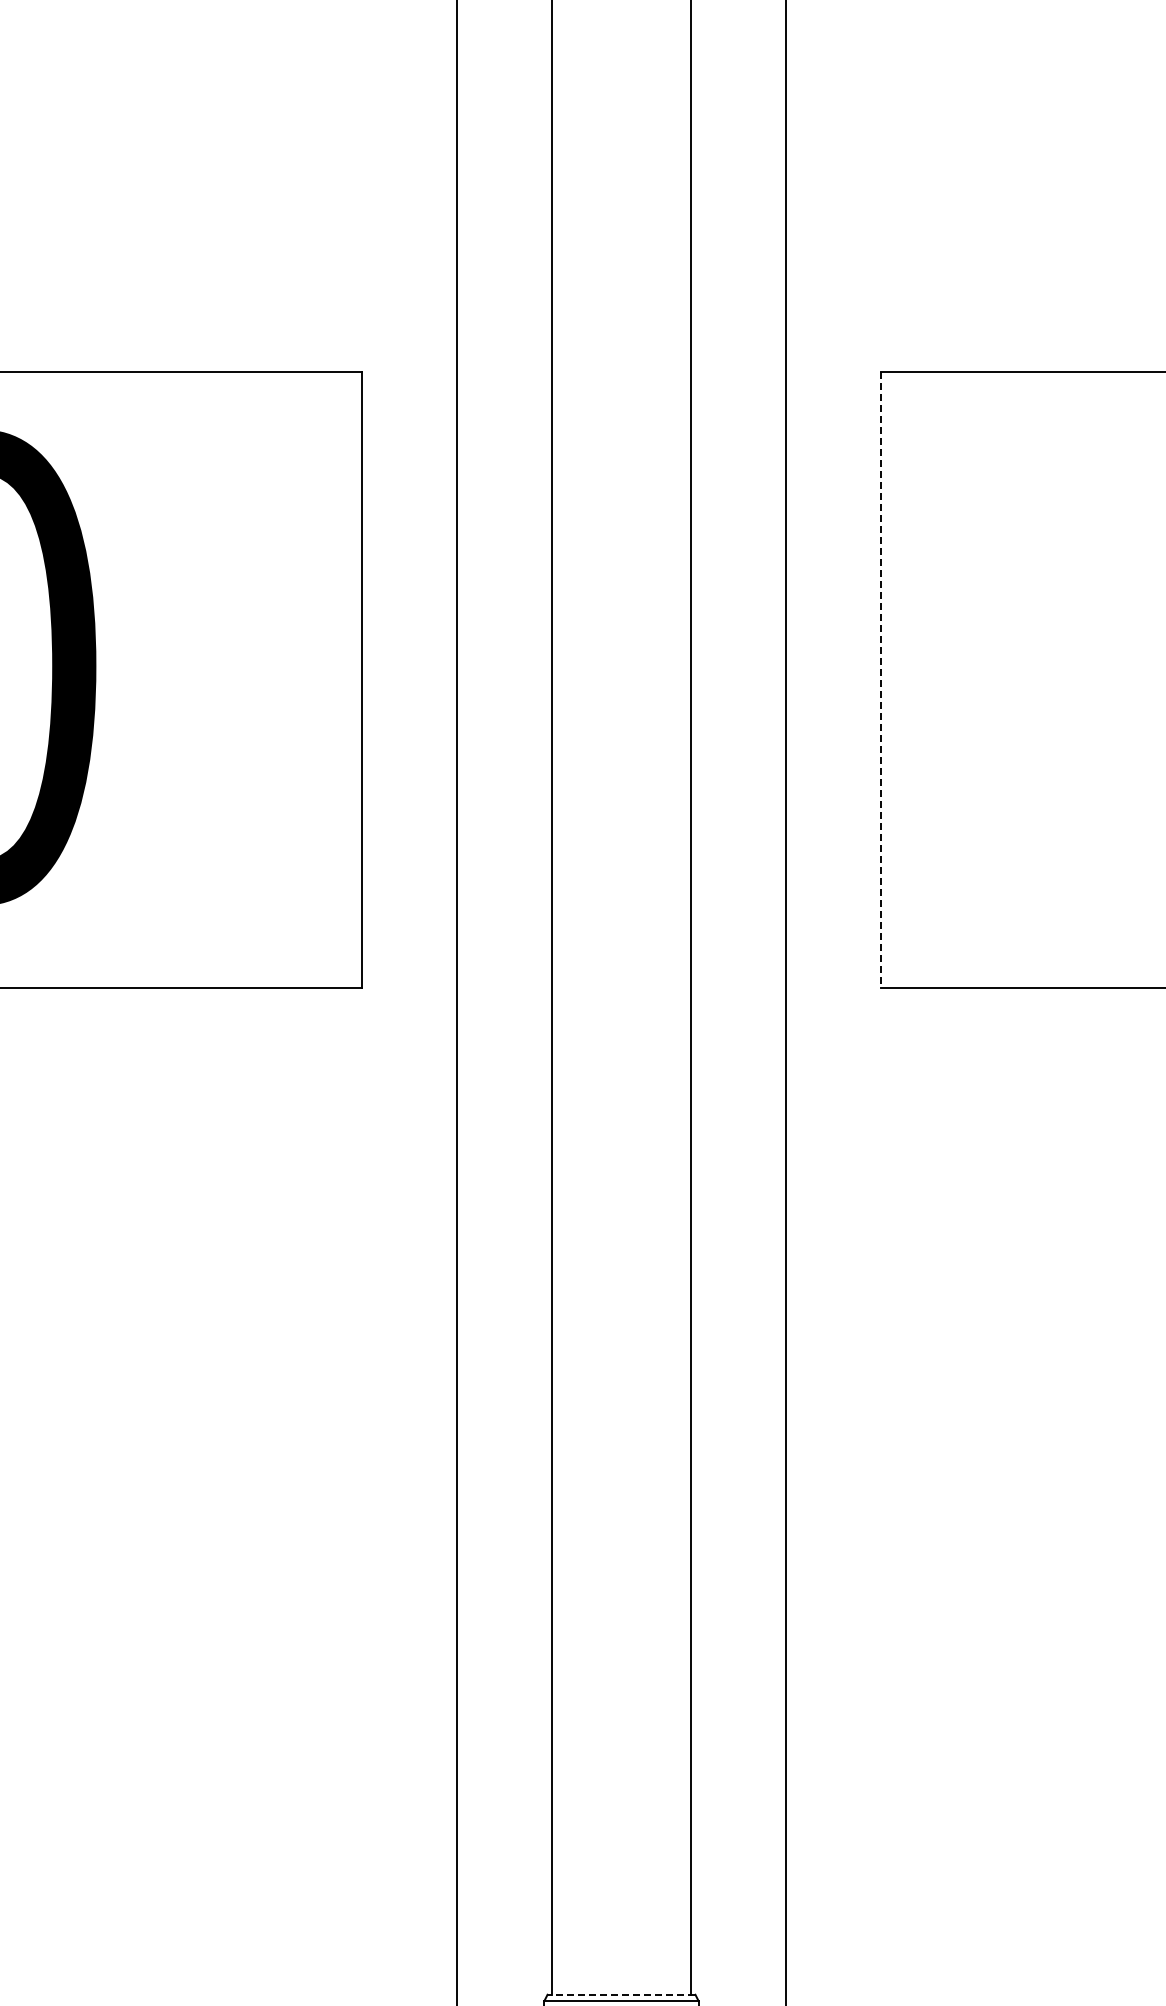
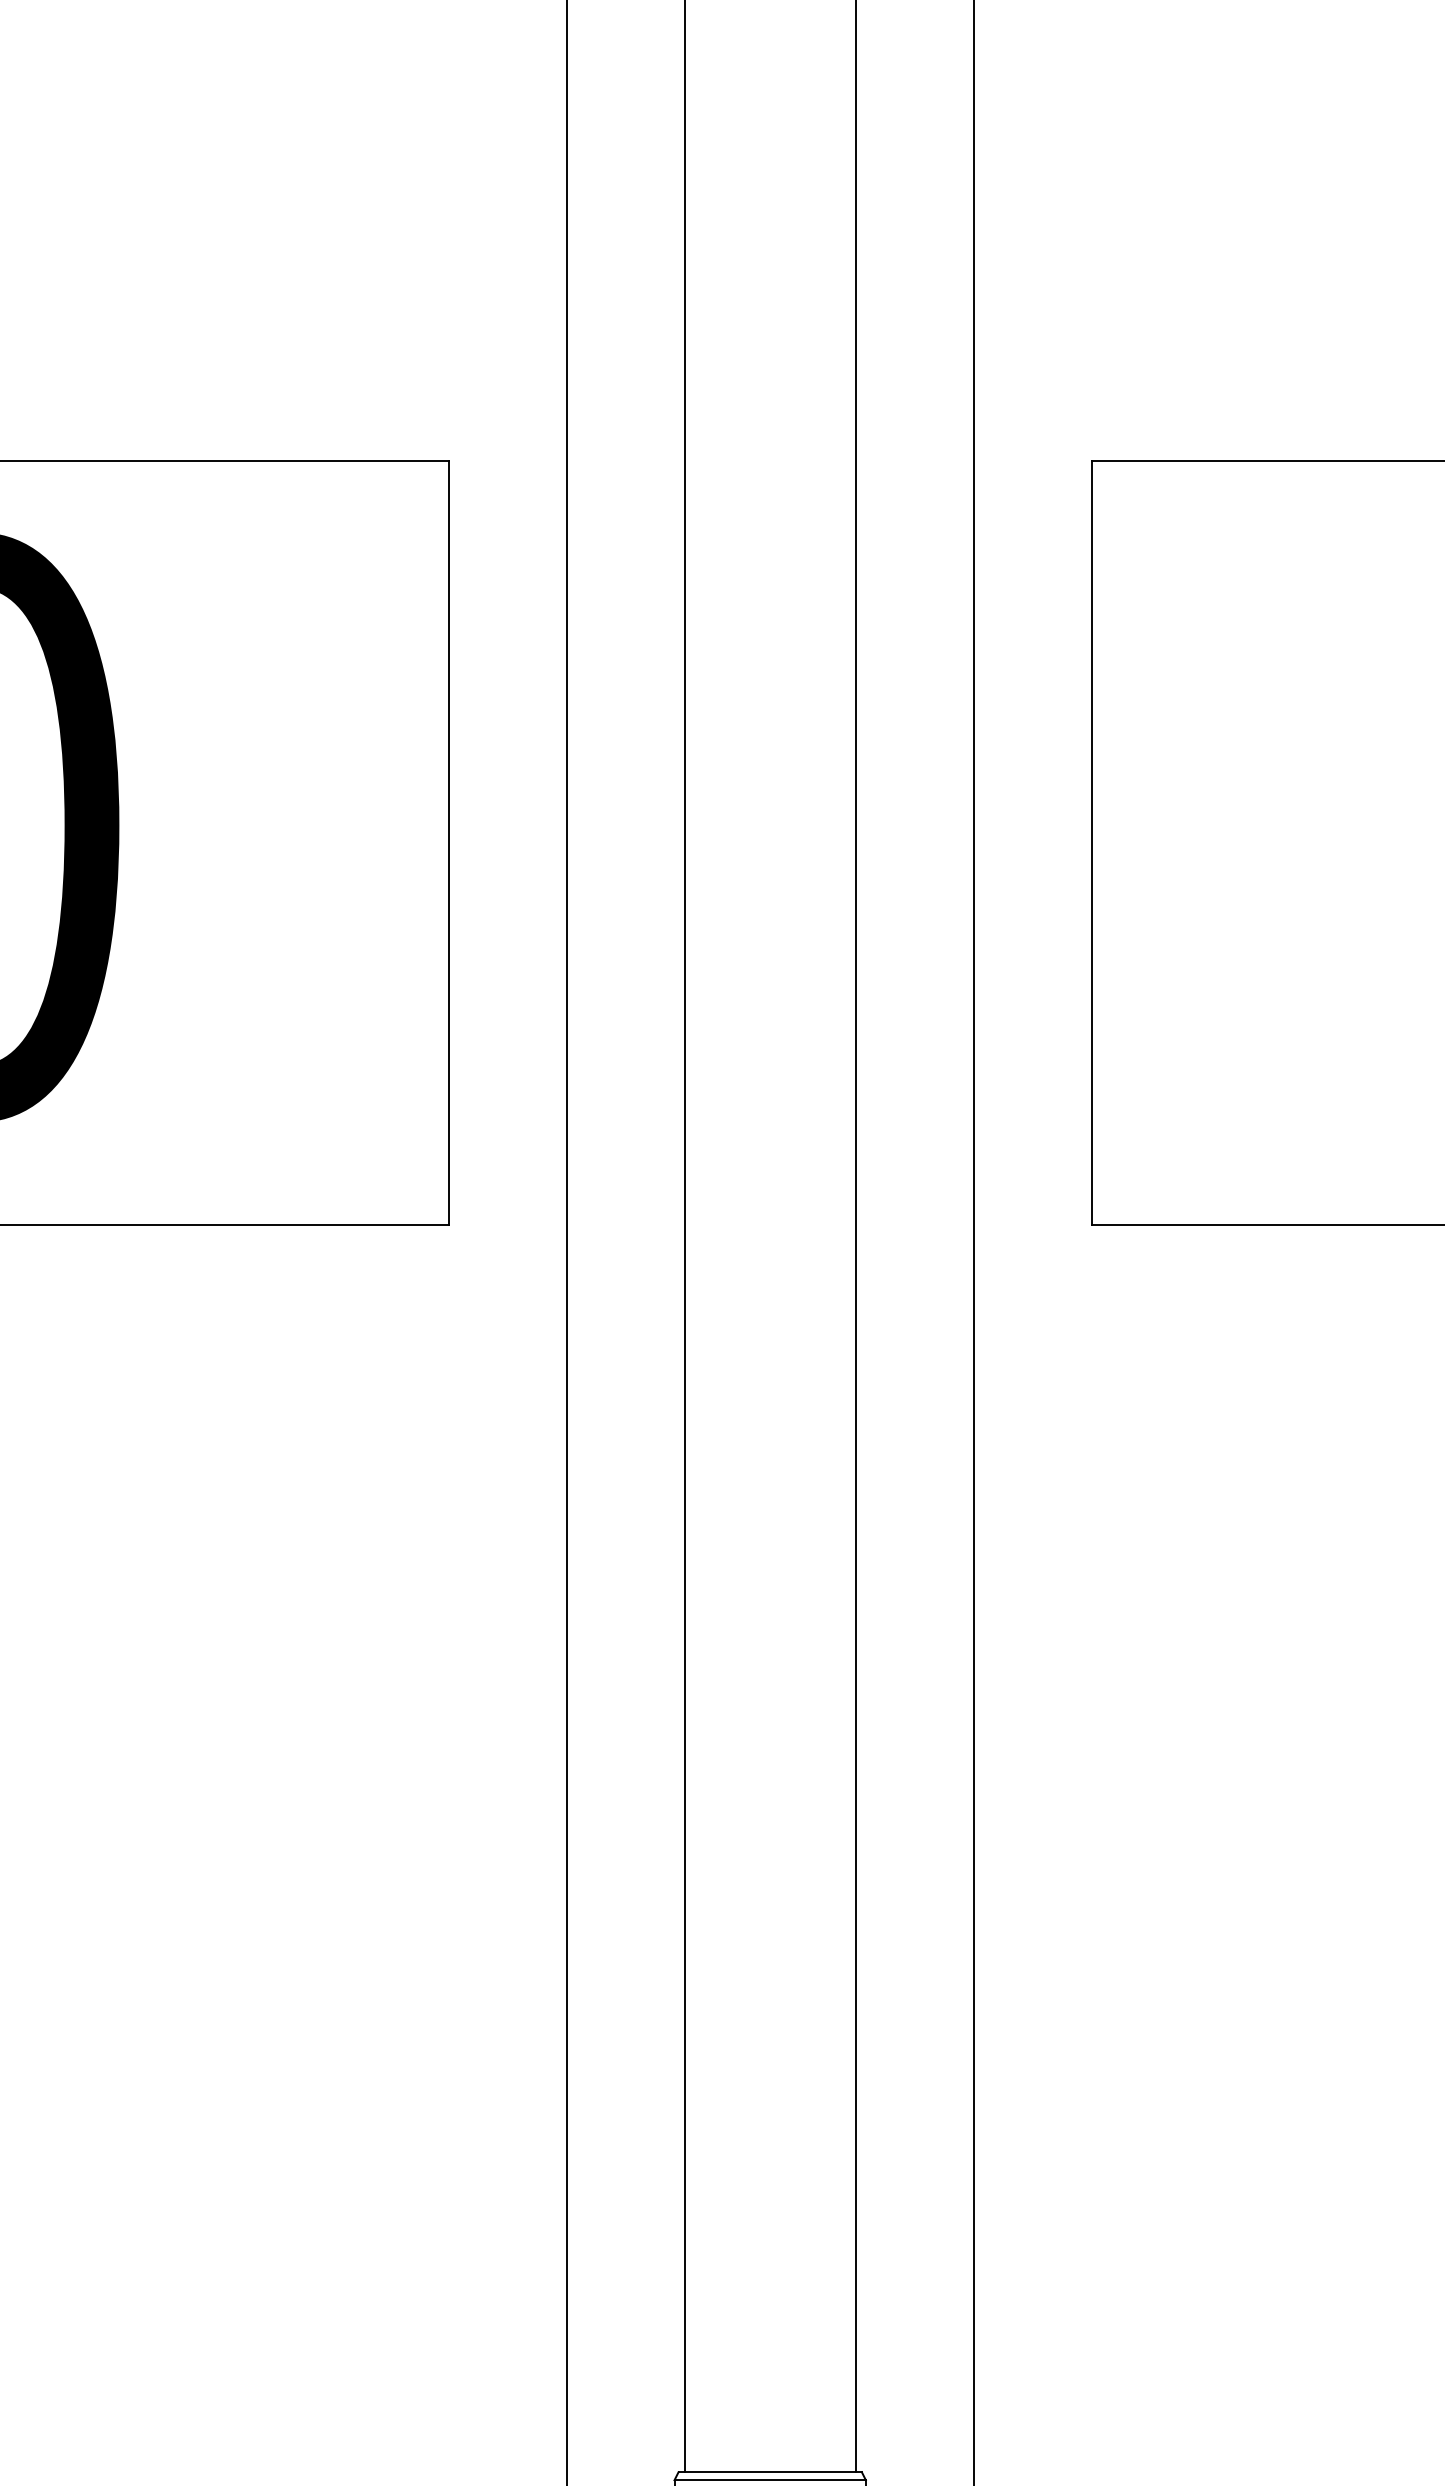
line: (880, 680) -> (1091, 843), dashed -> solid
line: (621, 1994) -> (770, 2471), dashed -> solid

